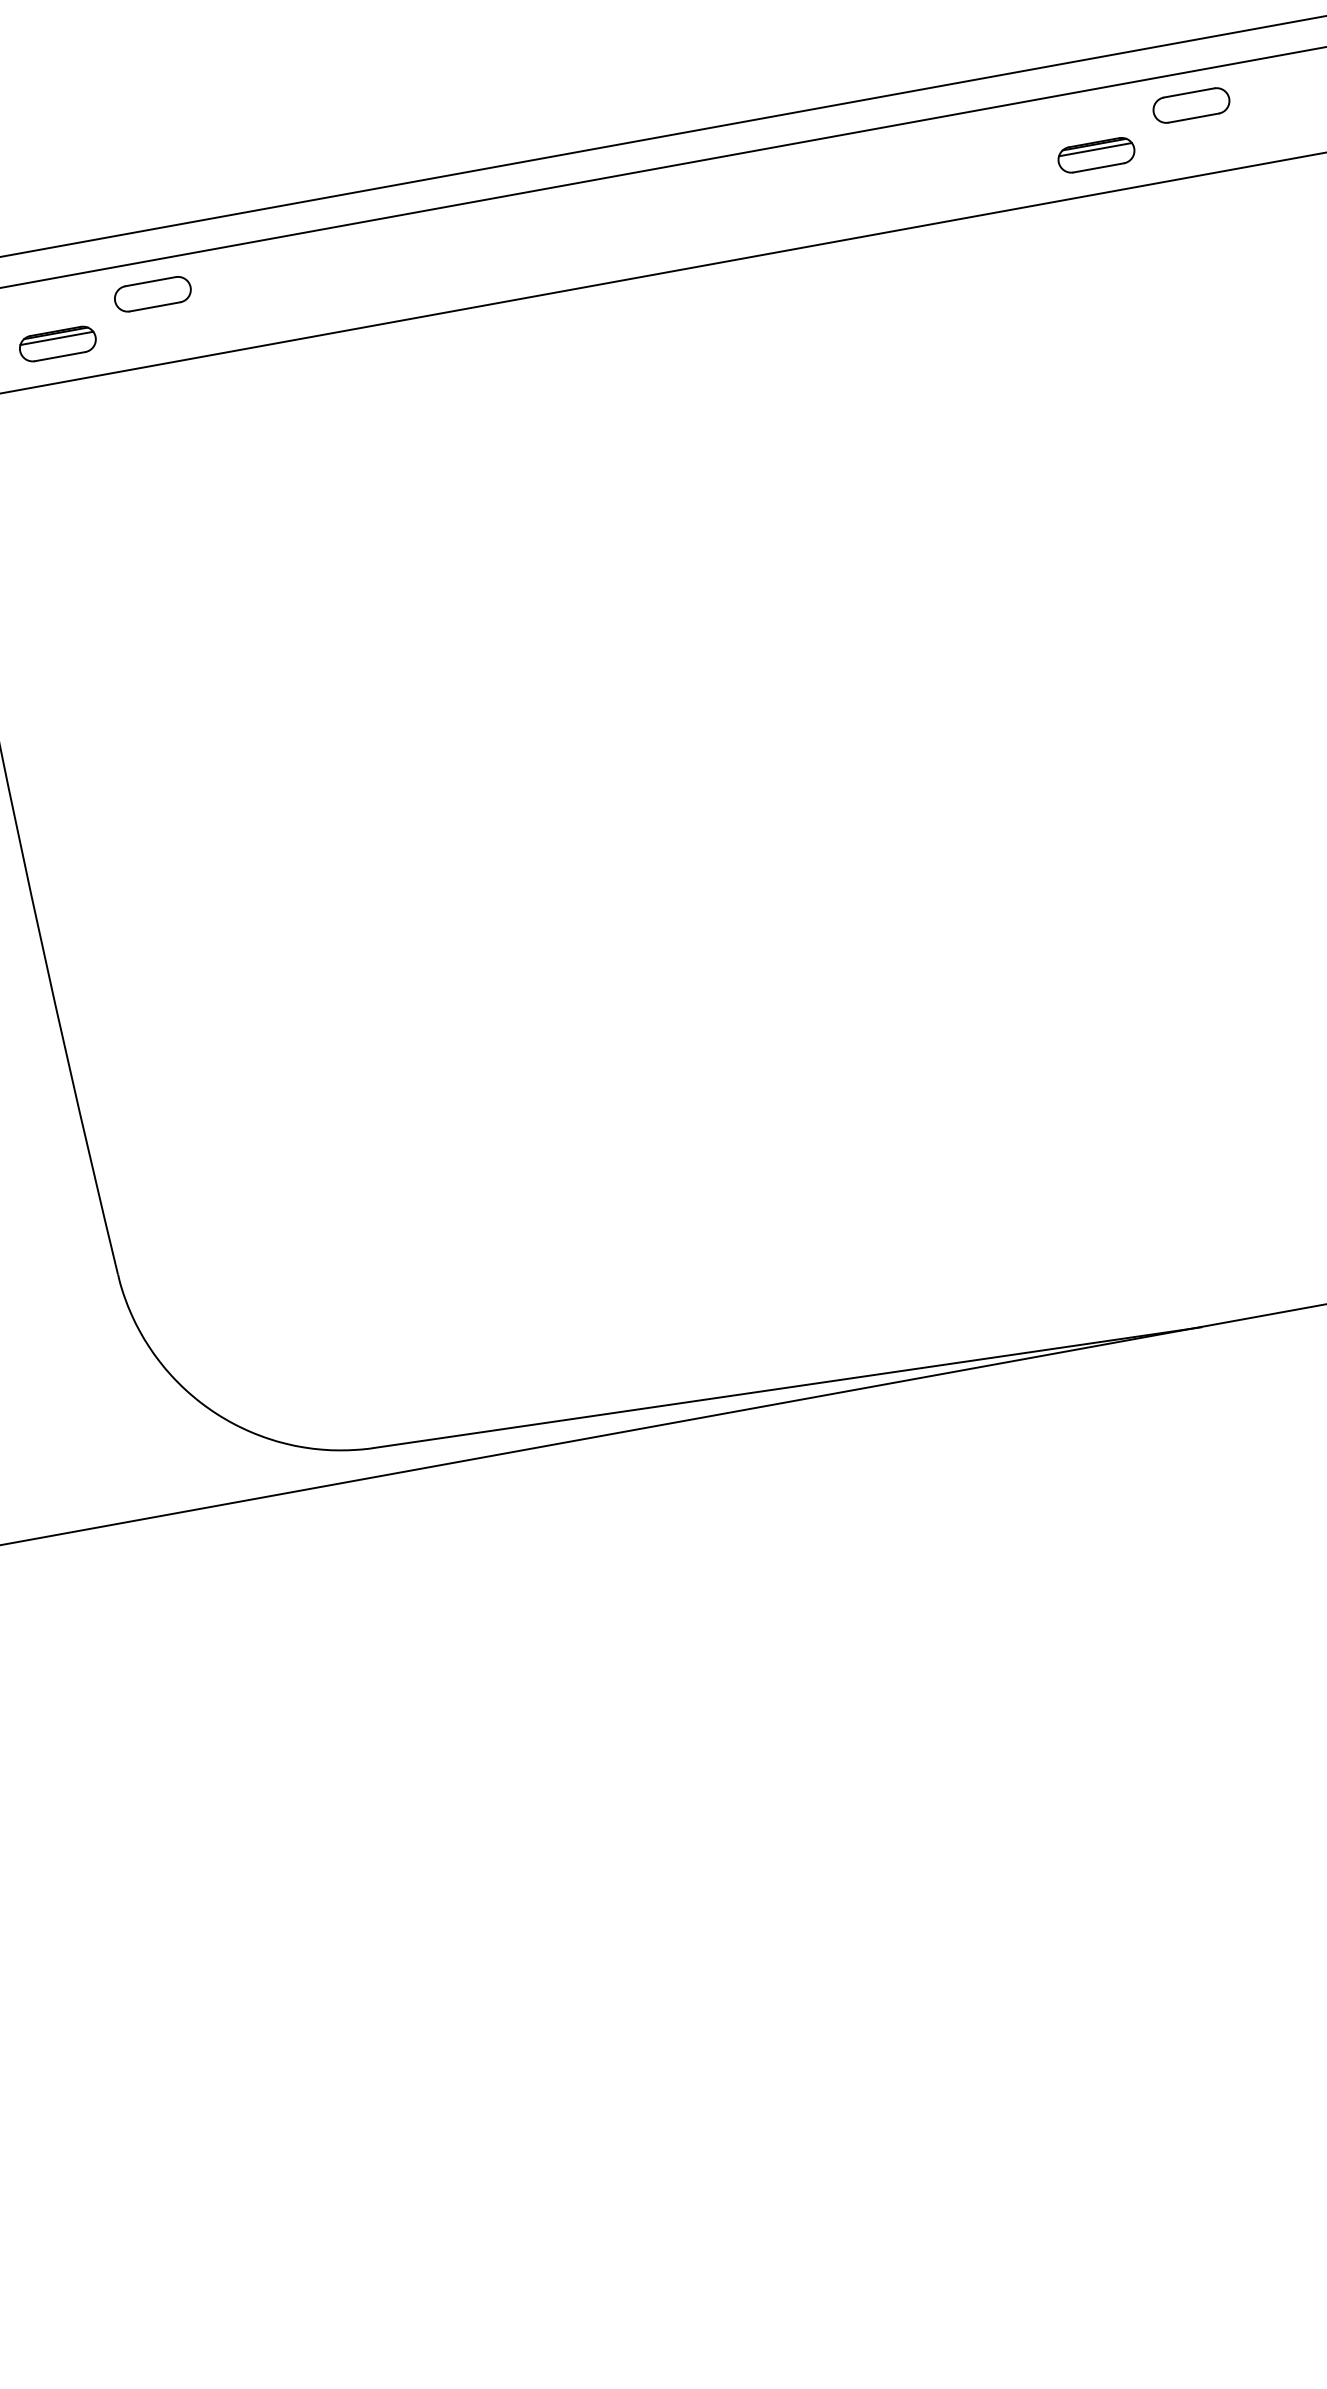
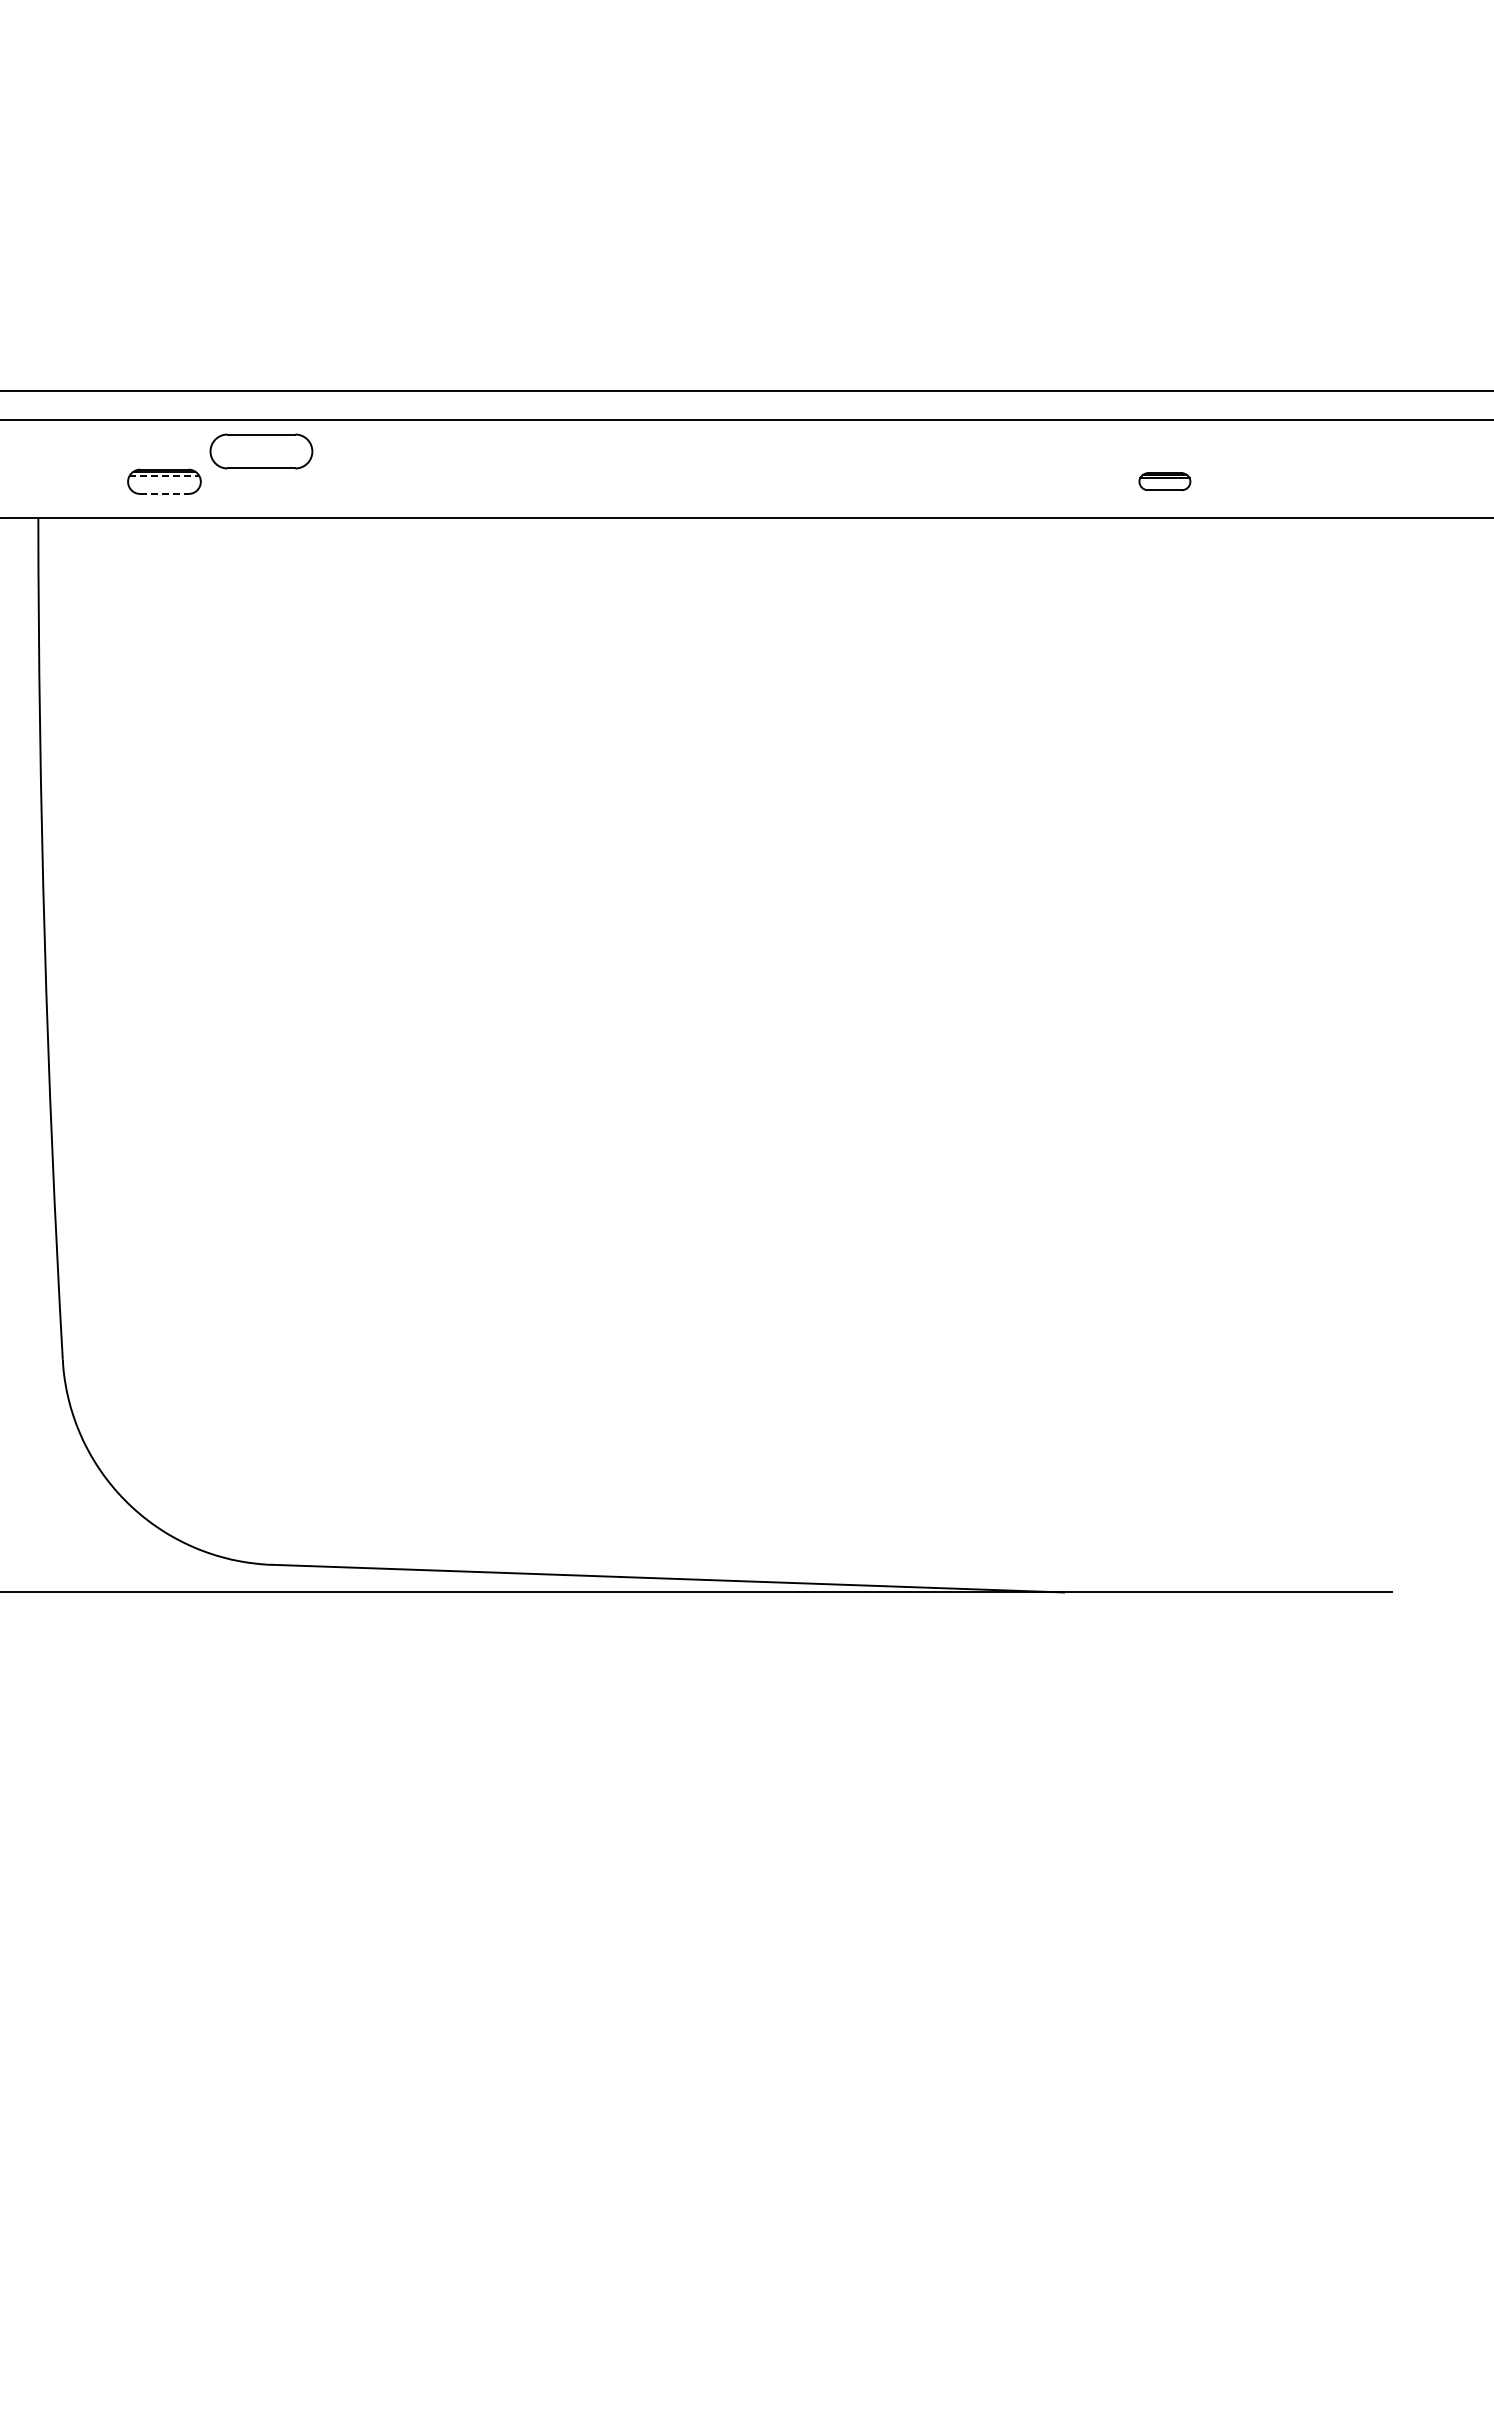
part: (1191, 105) -> (1261, 451), removed
part: (1095, 155) -> (1164, 481), size x0.7
part: (152, 294) -> (261, 451), size x1.4
line: (56, 338) -> (164, 476), solid -> dashed
line: (60, 356) -> (164, 493), solid -> dashed

